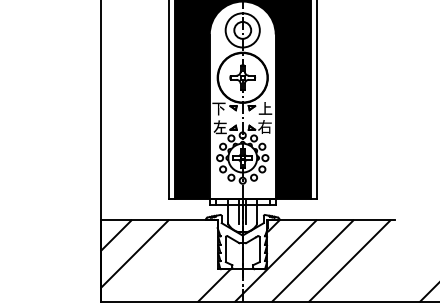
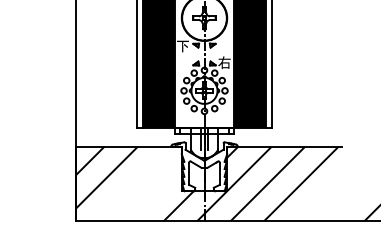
fill: (265, 108) -> (225, 46), removed
fill: (219, 127) -> (183, 63), removed

